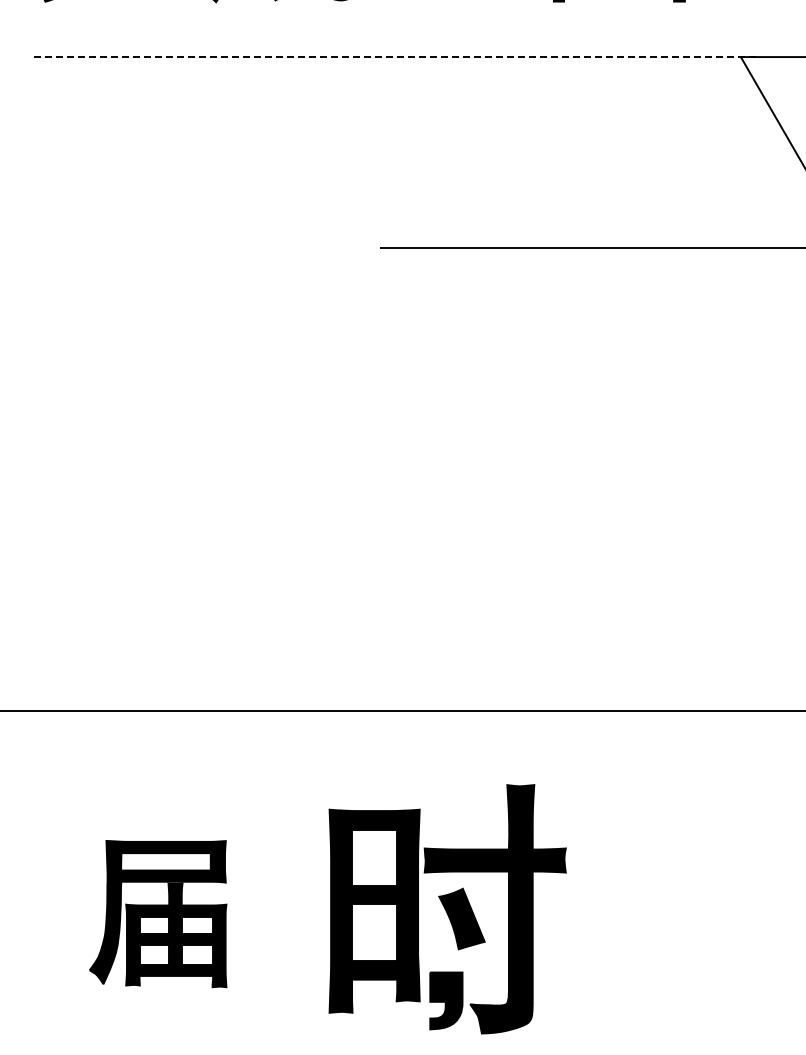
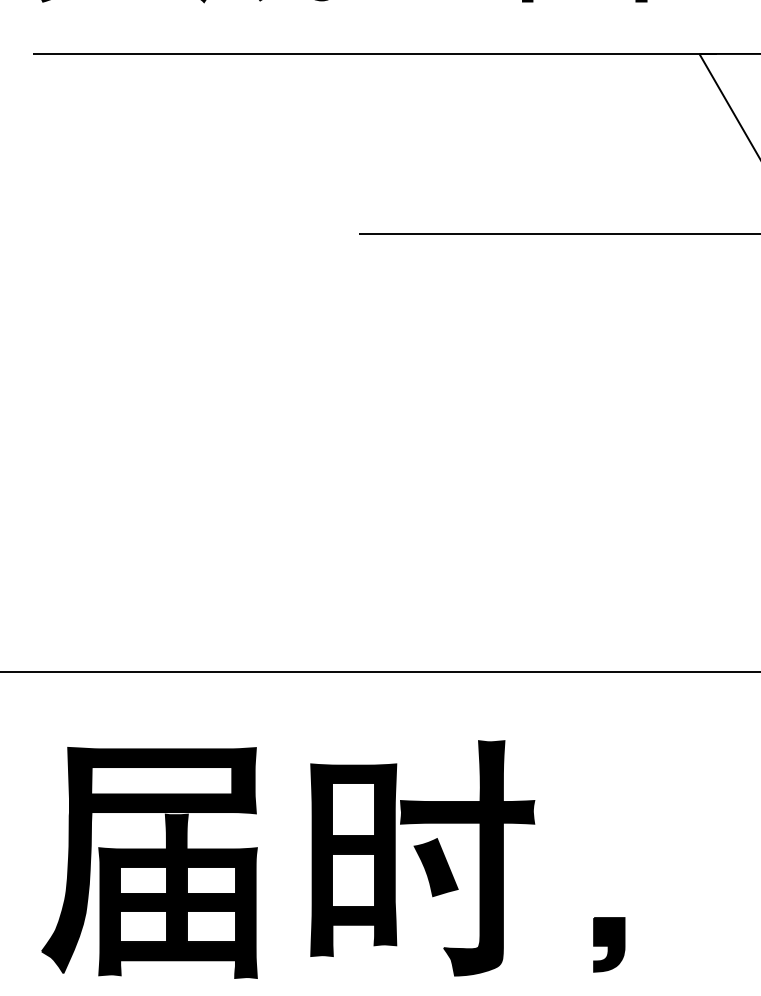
line: (397, 57) -> (375, 54), dashed -> solid
part: (157, 913) -> (148, 862), size x1.67
part: (446, 1000) -> (609, 944), moved

